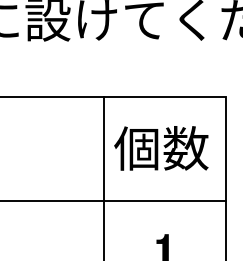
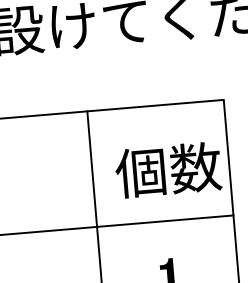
text: (161, 148) -> (168, 170), moved

